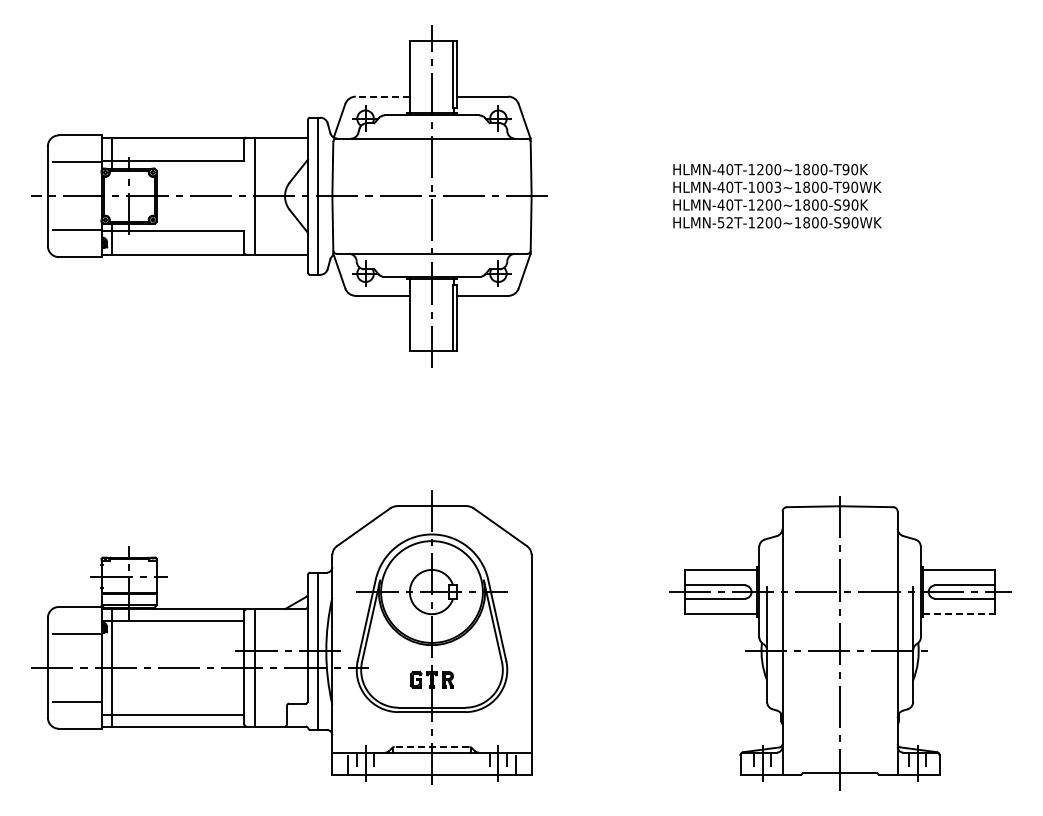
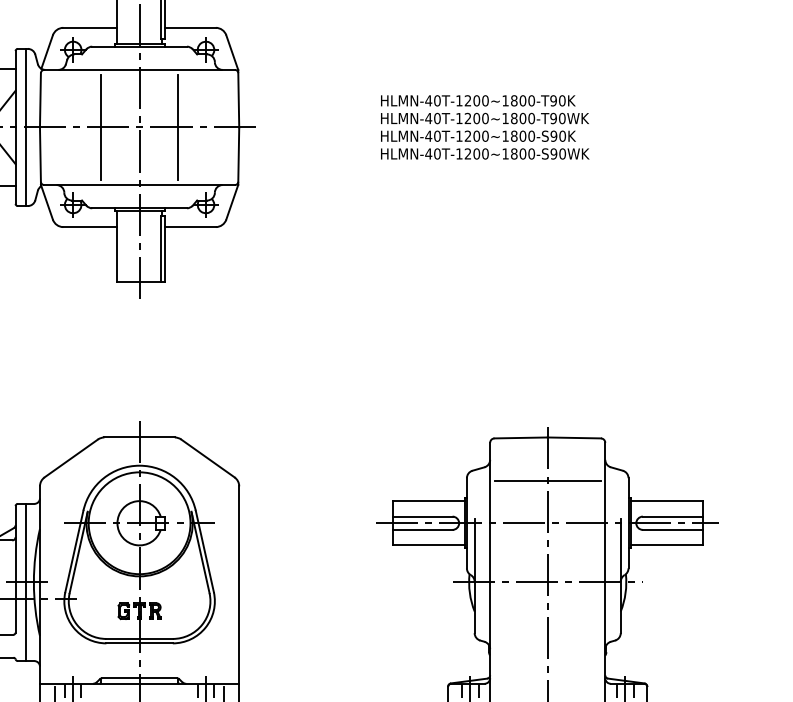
line: (382, 96) -> (90, 27), dashed -> solid
text: (769, 186) -> (477, 117), HLMN-40T-1003~1800-T90WK -> HLMN-40T-1200~1800-T90WK
line: (393, 196) -> (101, 127), added
line: (470, 196) -> (178, 127), added
text: (725, 222) -> (433, 153), HLMN-52T-1200~1800-S90WK -> HLMN-40T-1200~1800-S90WK
line: (840, 549) -> (548, 480), added
line: (959, 614) -> (667, 545), dashed -> solid
line: (431, 747) -> (139, 678), dashed -> solid

